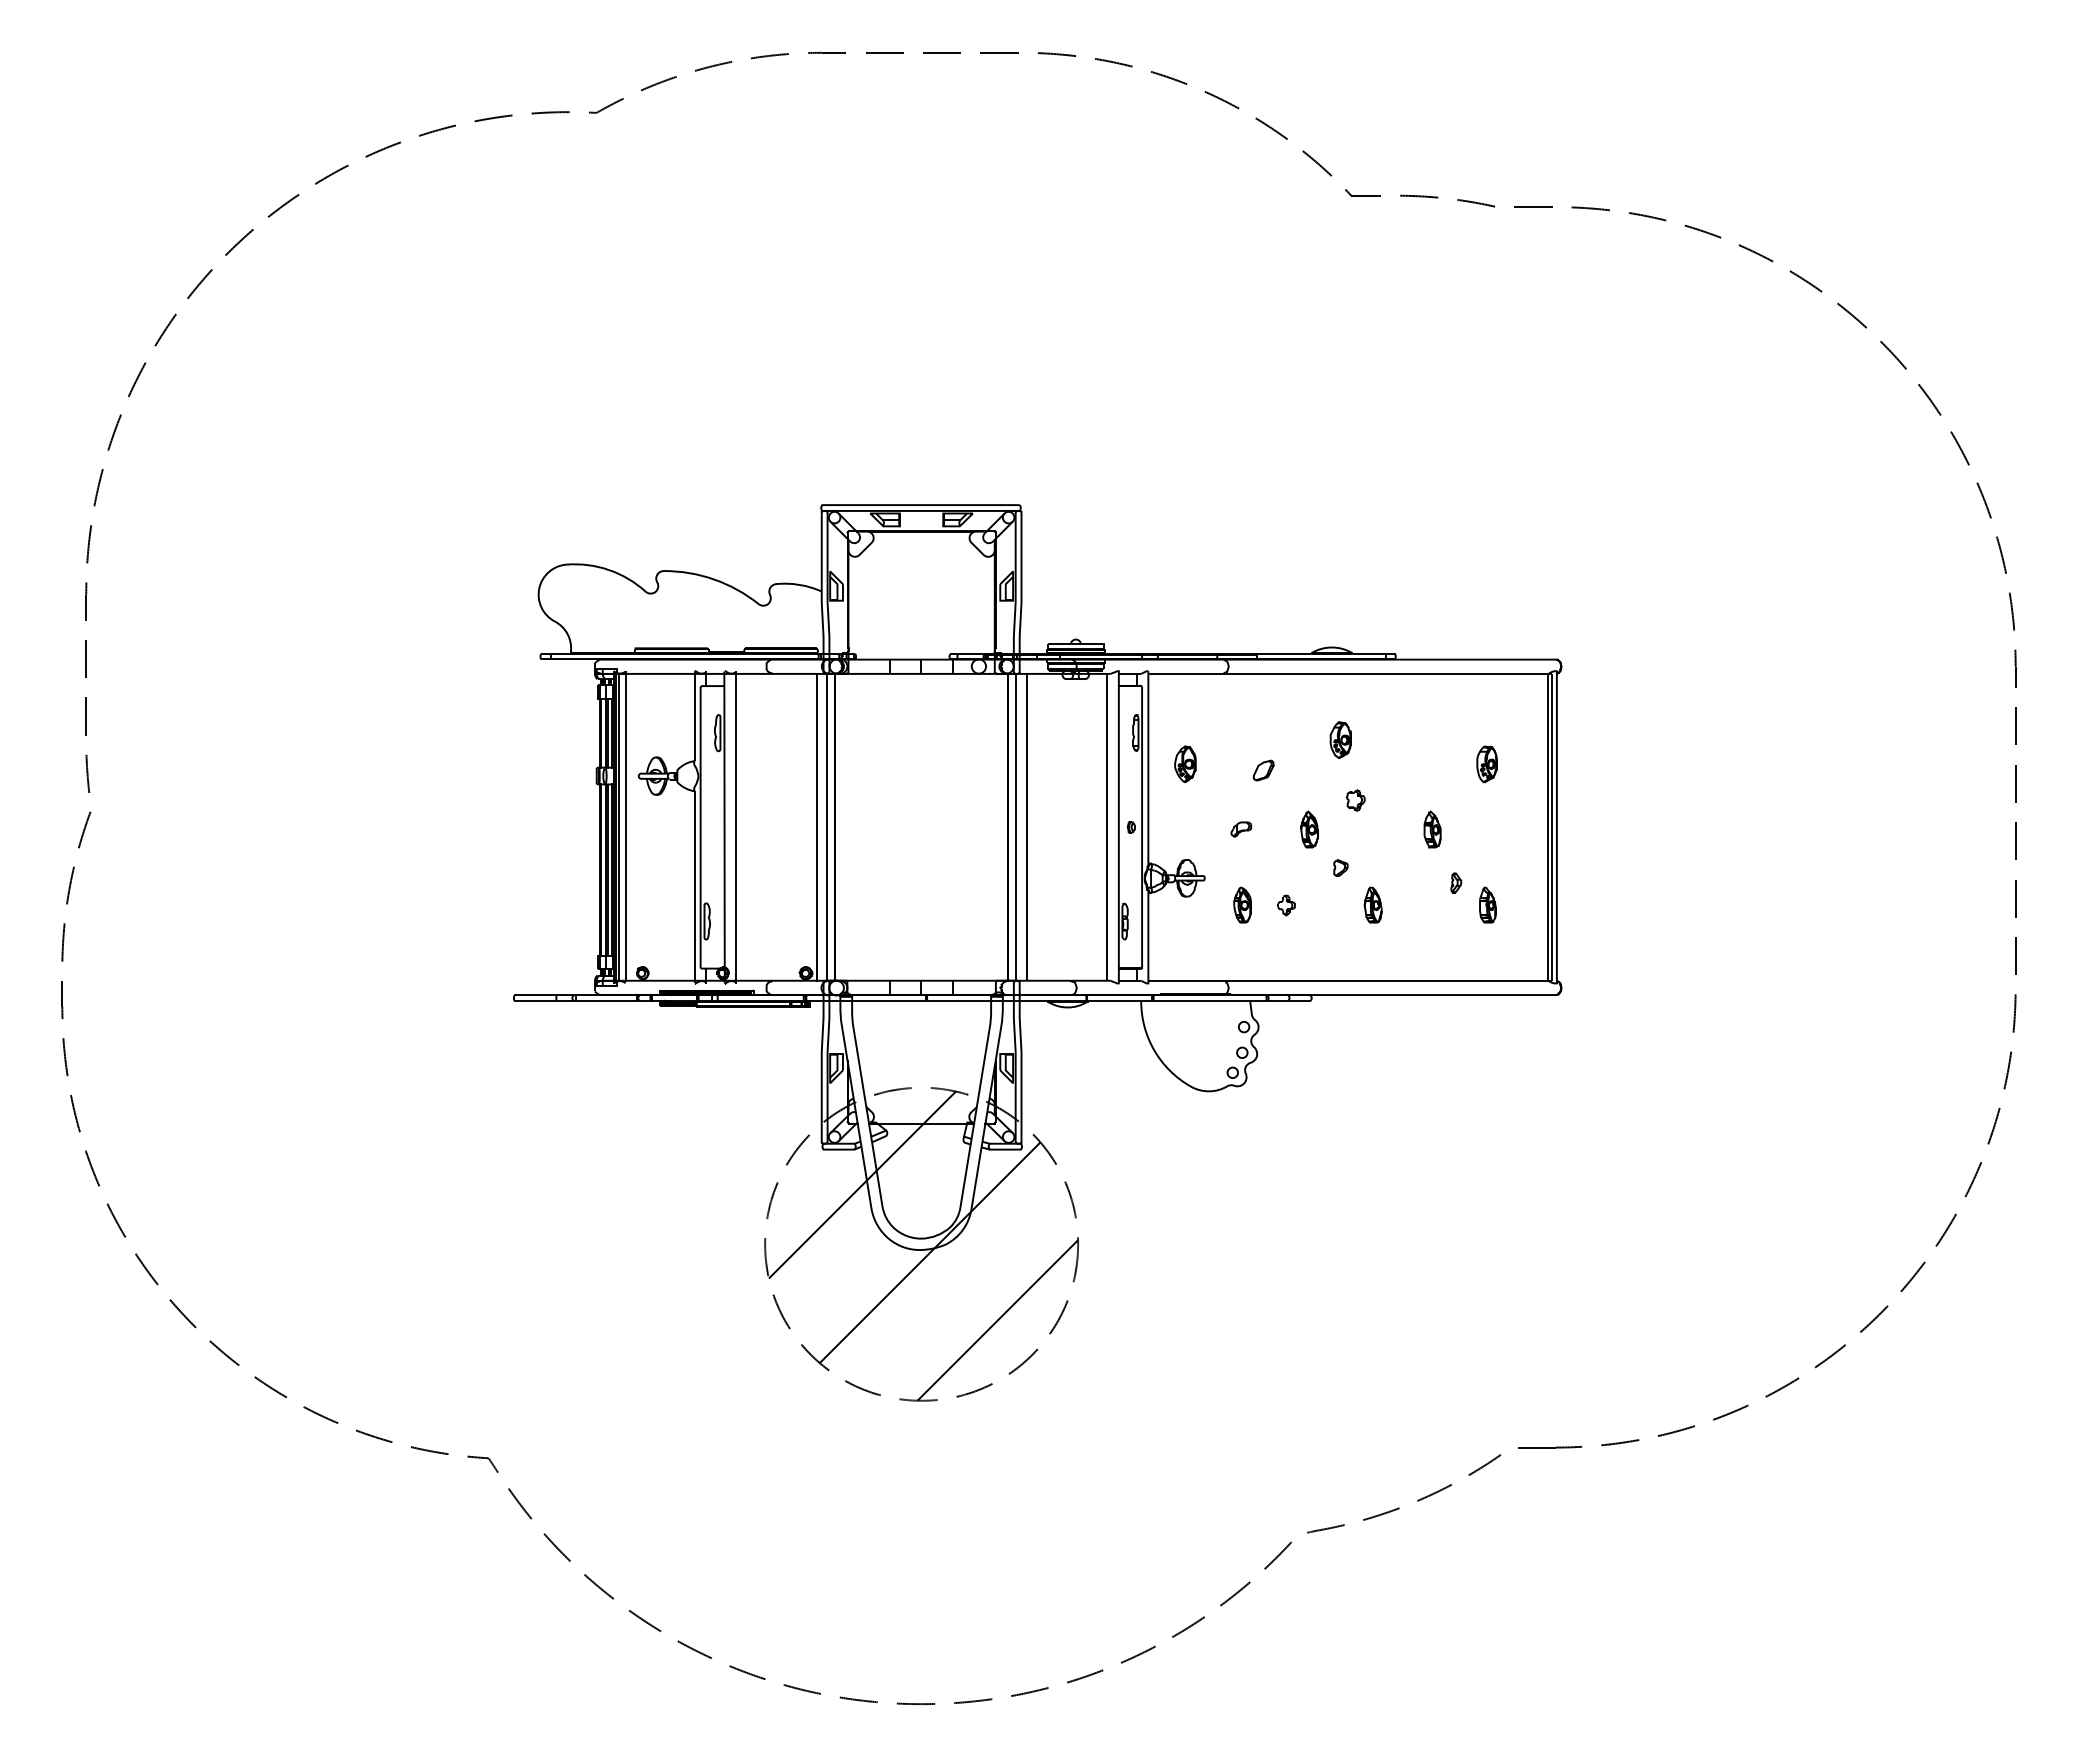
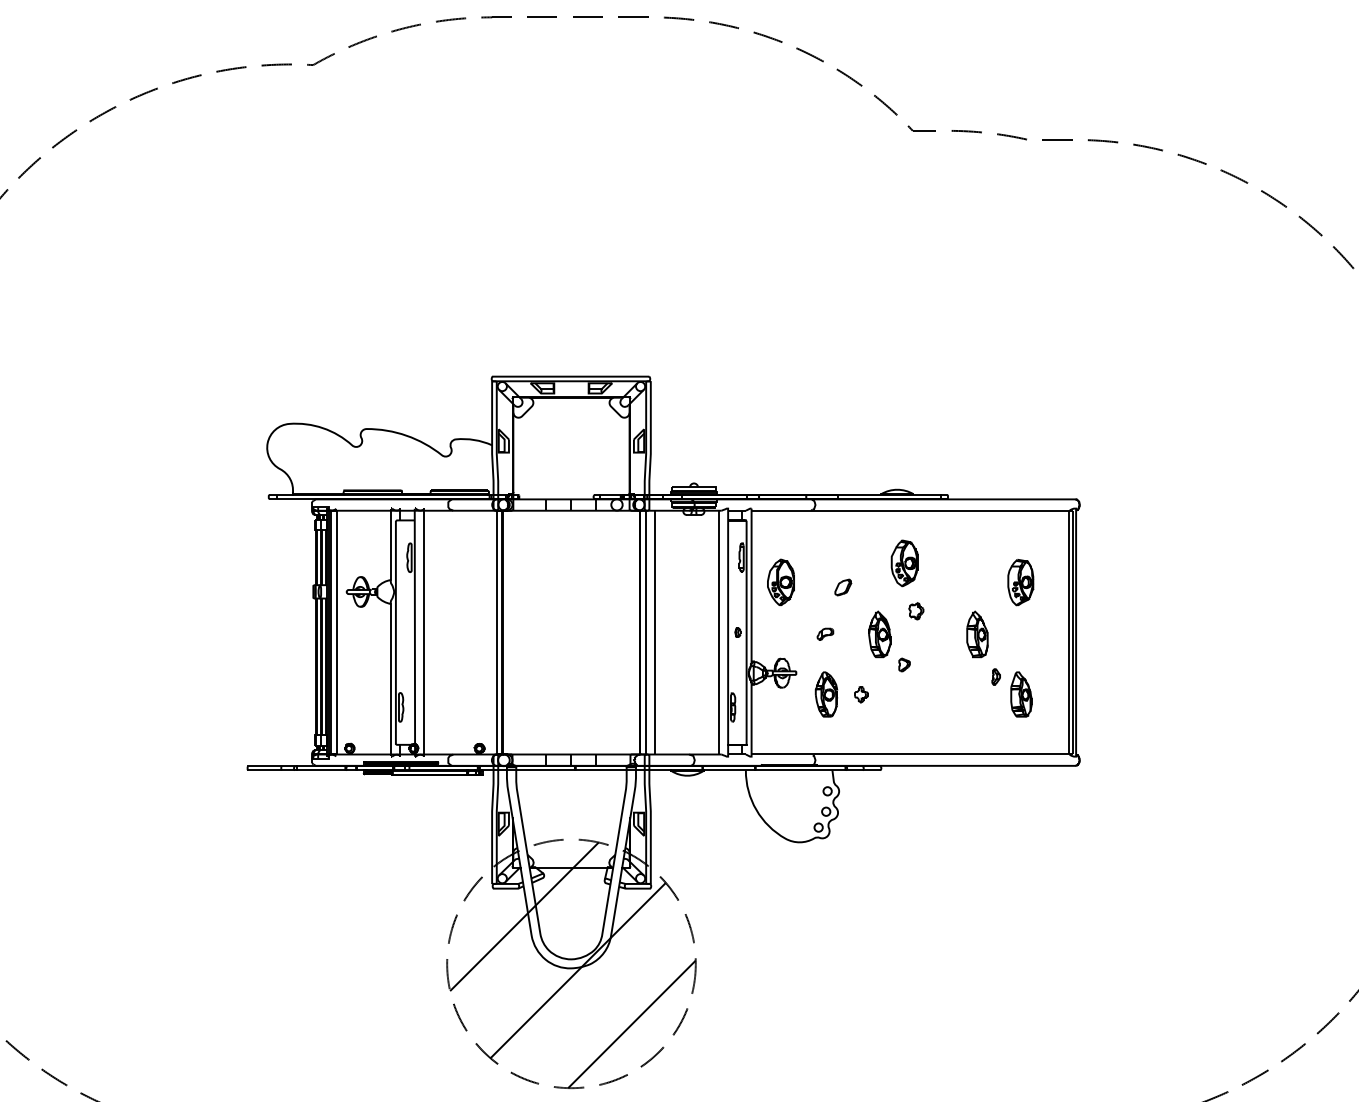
part: (1340, 739) -> (904, 562), size x1.6
part: (1185, 764) -> (781, 582), size x1.6
part: (1486, 764) -> (1020, 582), size x1.6
line: (816, 826) -> (487, 631), removed
part: (1309, 829) -> (879, 634), size x1.6
part: (1432, 829) -> (977, 634), size x1.6
part: (1242, 904) -> (826, 693), size x1.6
part: (1372, 904) -> (929, 693), removed
part: (1487, 904) -> (1020, 693), size x1.6

